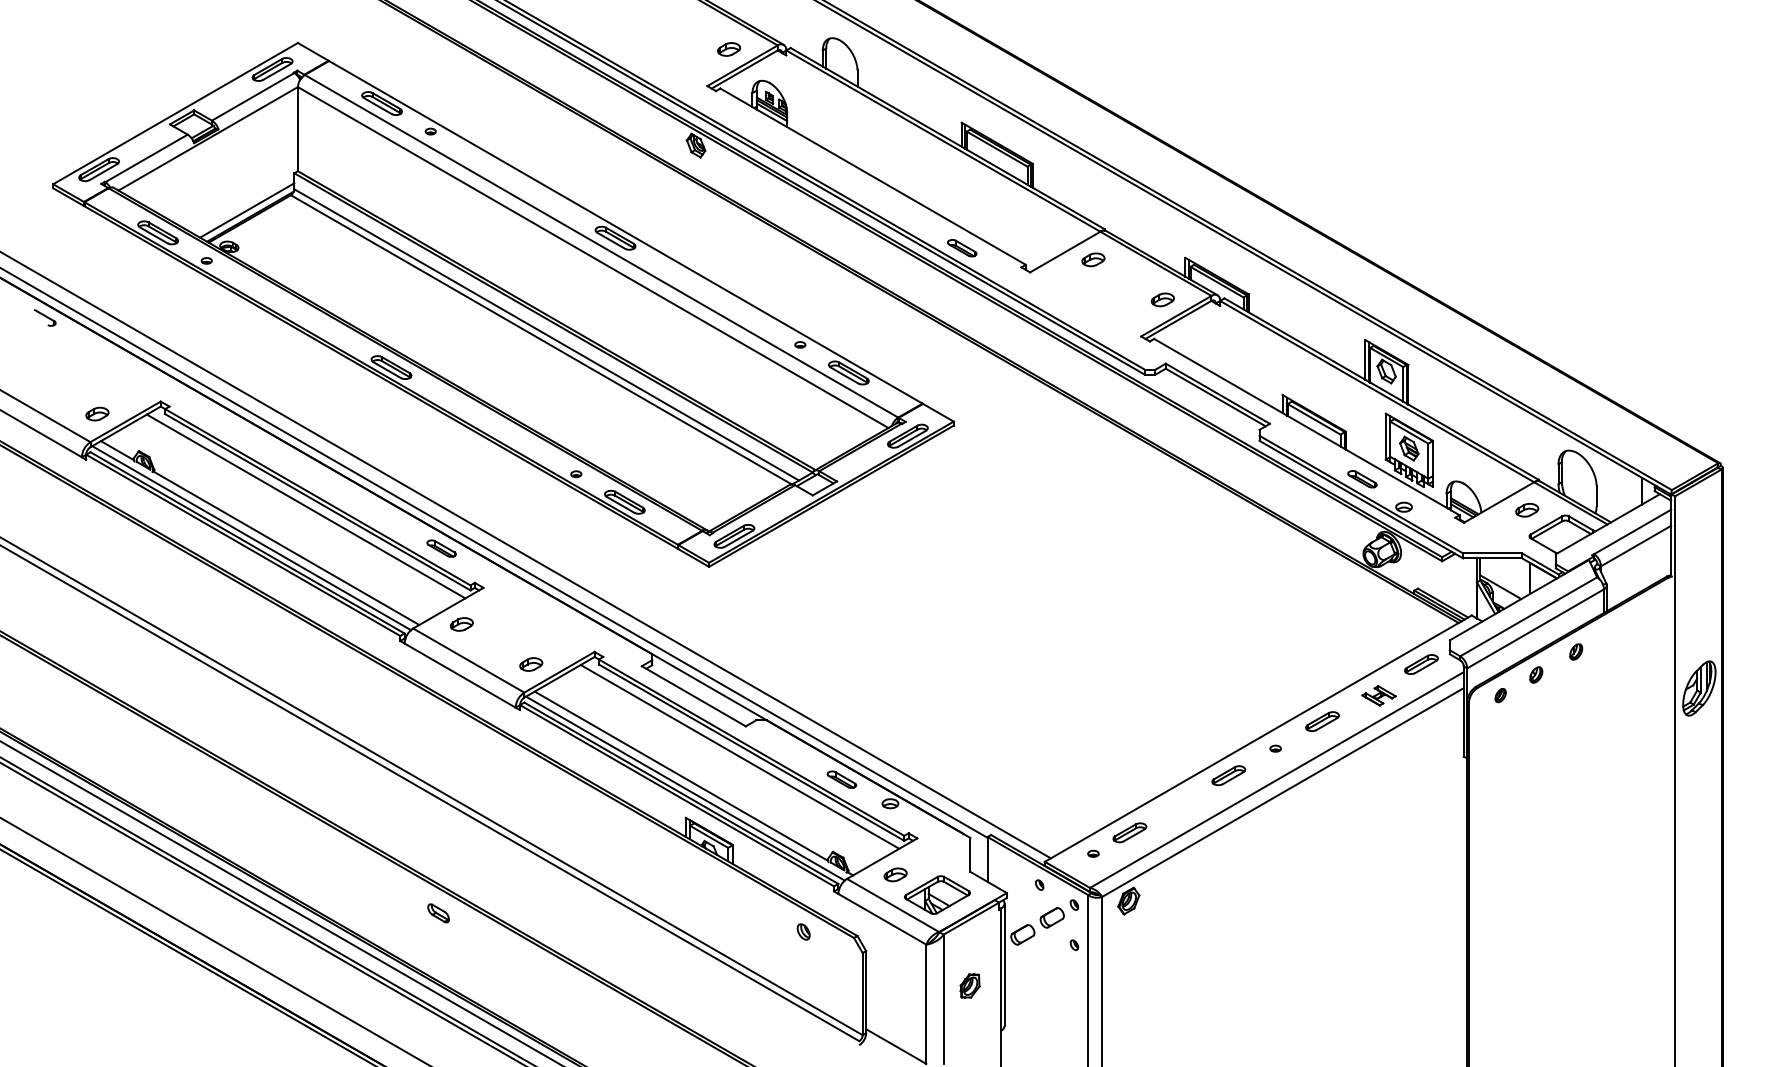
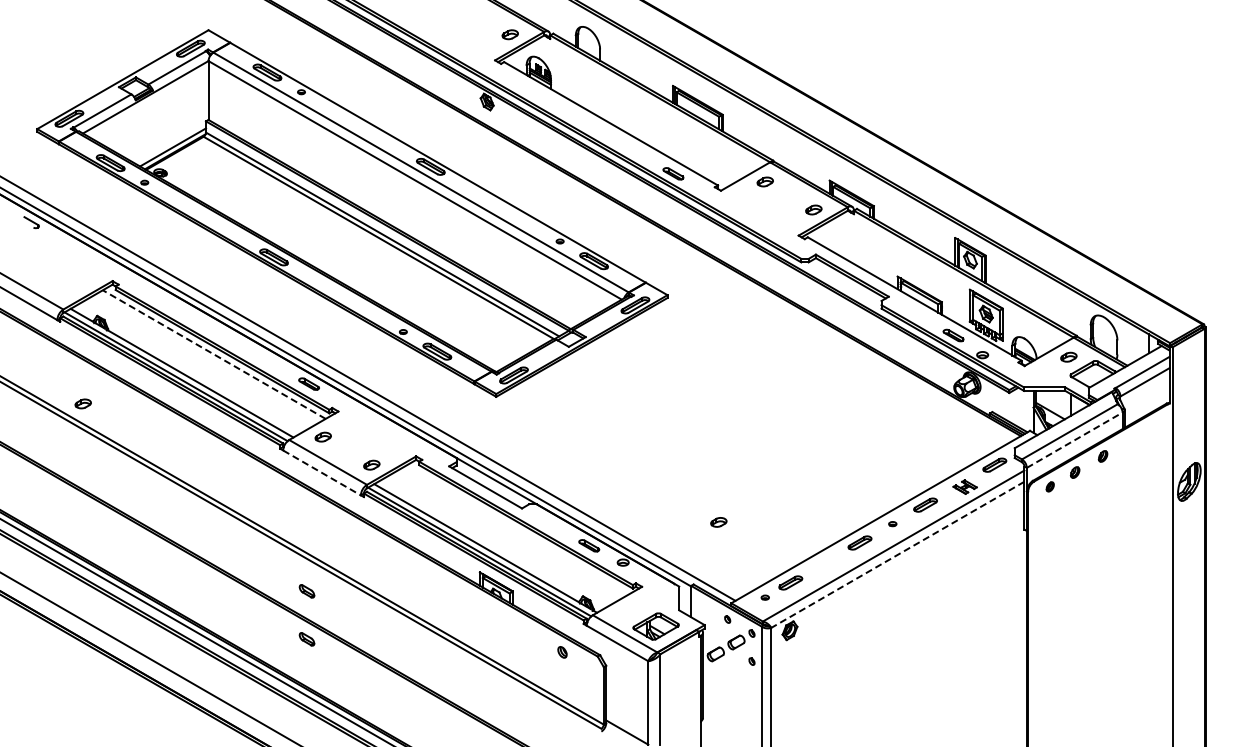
part: (96, 413) -> (82, 403), moved
line: (306, 506) -> (214, 354), solid -> dashed
line: (1536, 627) -> (1075, 439), solid -> dashed
line: (460, 674) -> (322, 472), solid -> dashed
line: (739, 756) -> (517, 529), removed
line: (1282, 793) -> (897, 555), solid -> dashed
part: (437, 845) -> (306, 591), added
part: (895, 875) -> (718, 522), moved
part: (969, 985) -> (678, 689), removed

